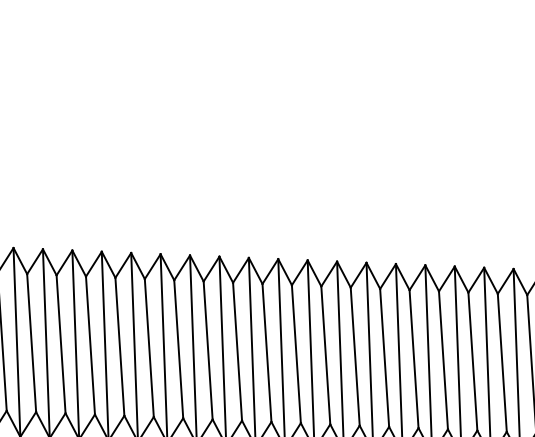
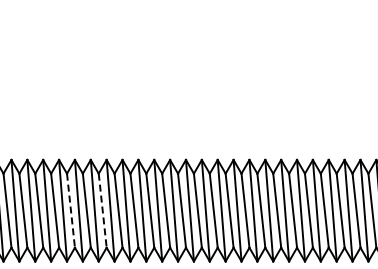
line: (179, 350) -> (71, 211), solid -> dashed
line: (237, 353) -> (102, 211), solid -> dashed

